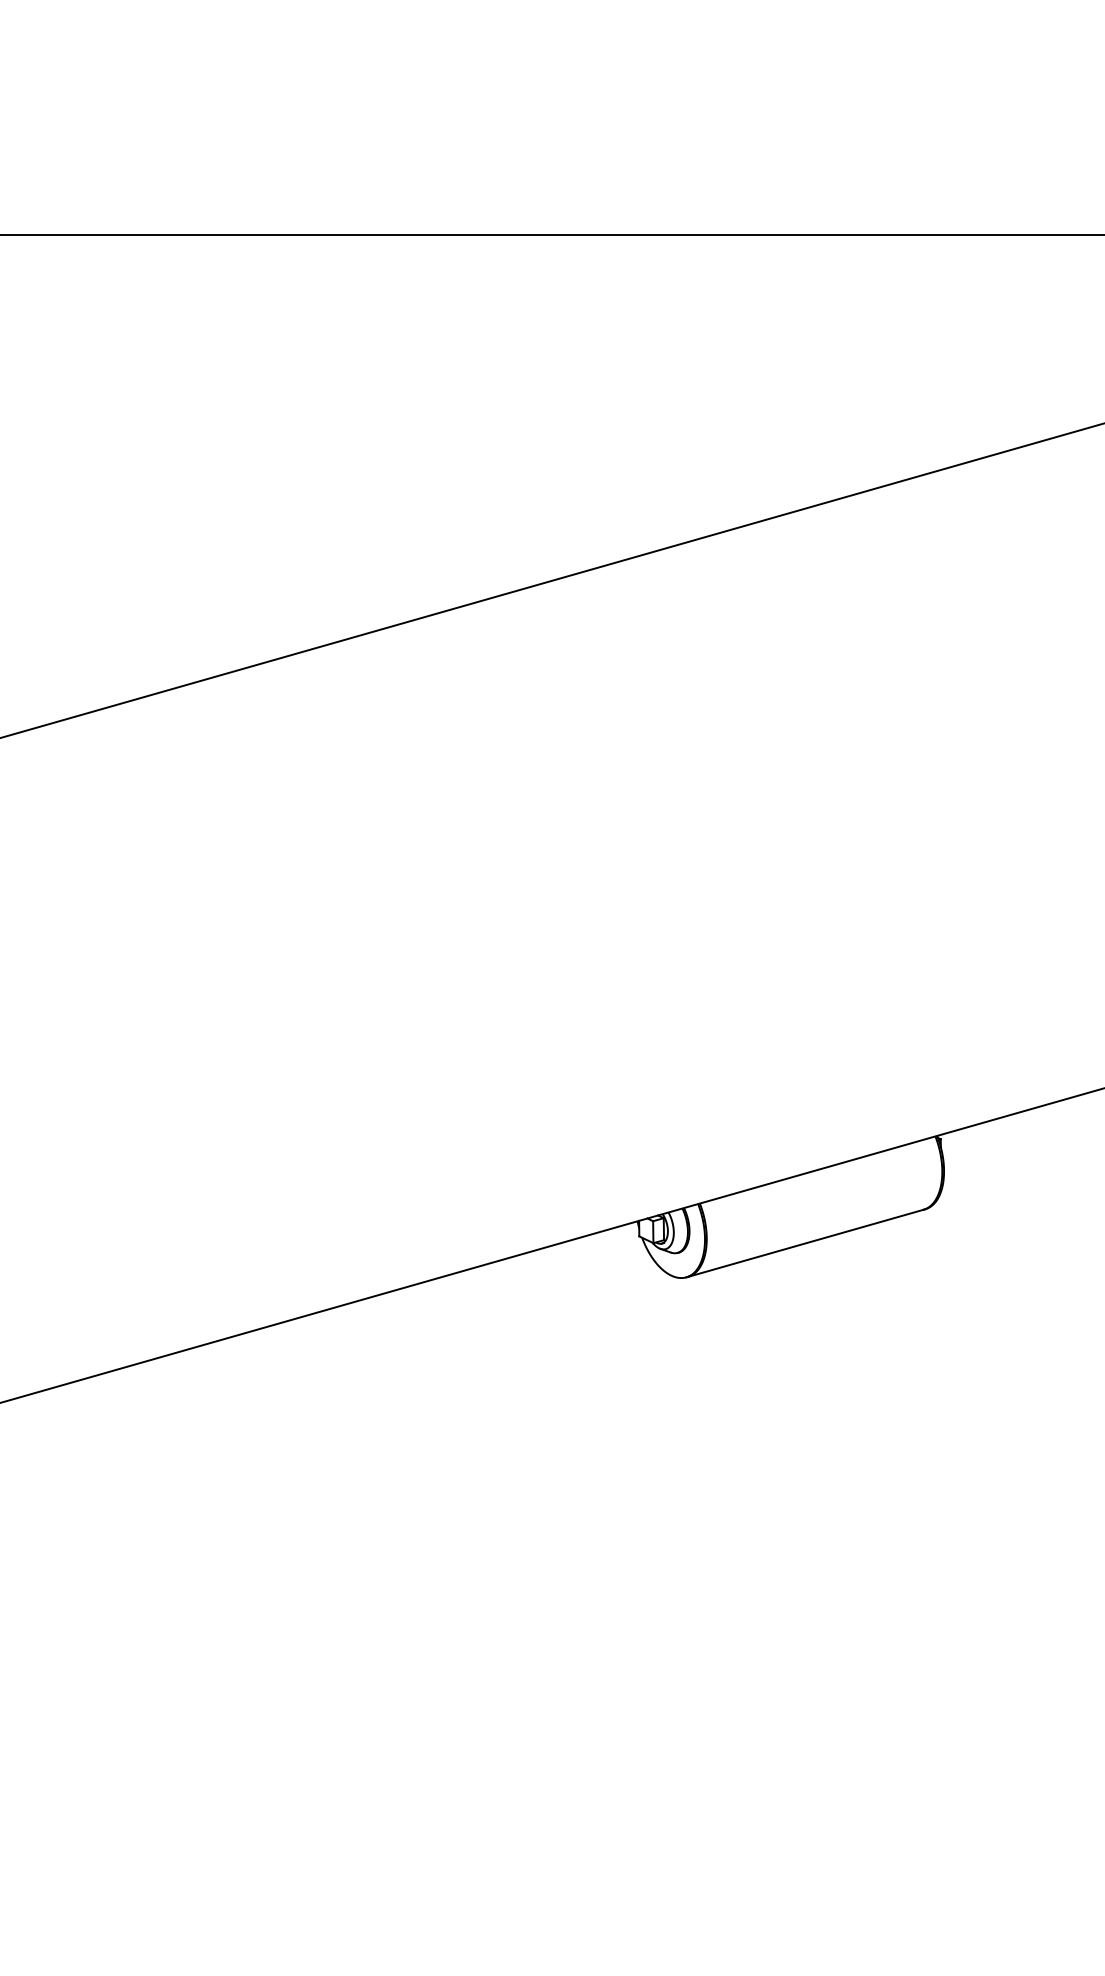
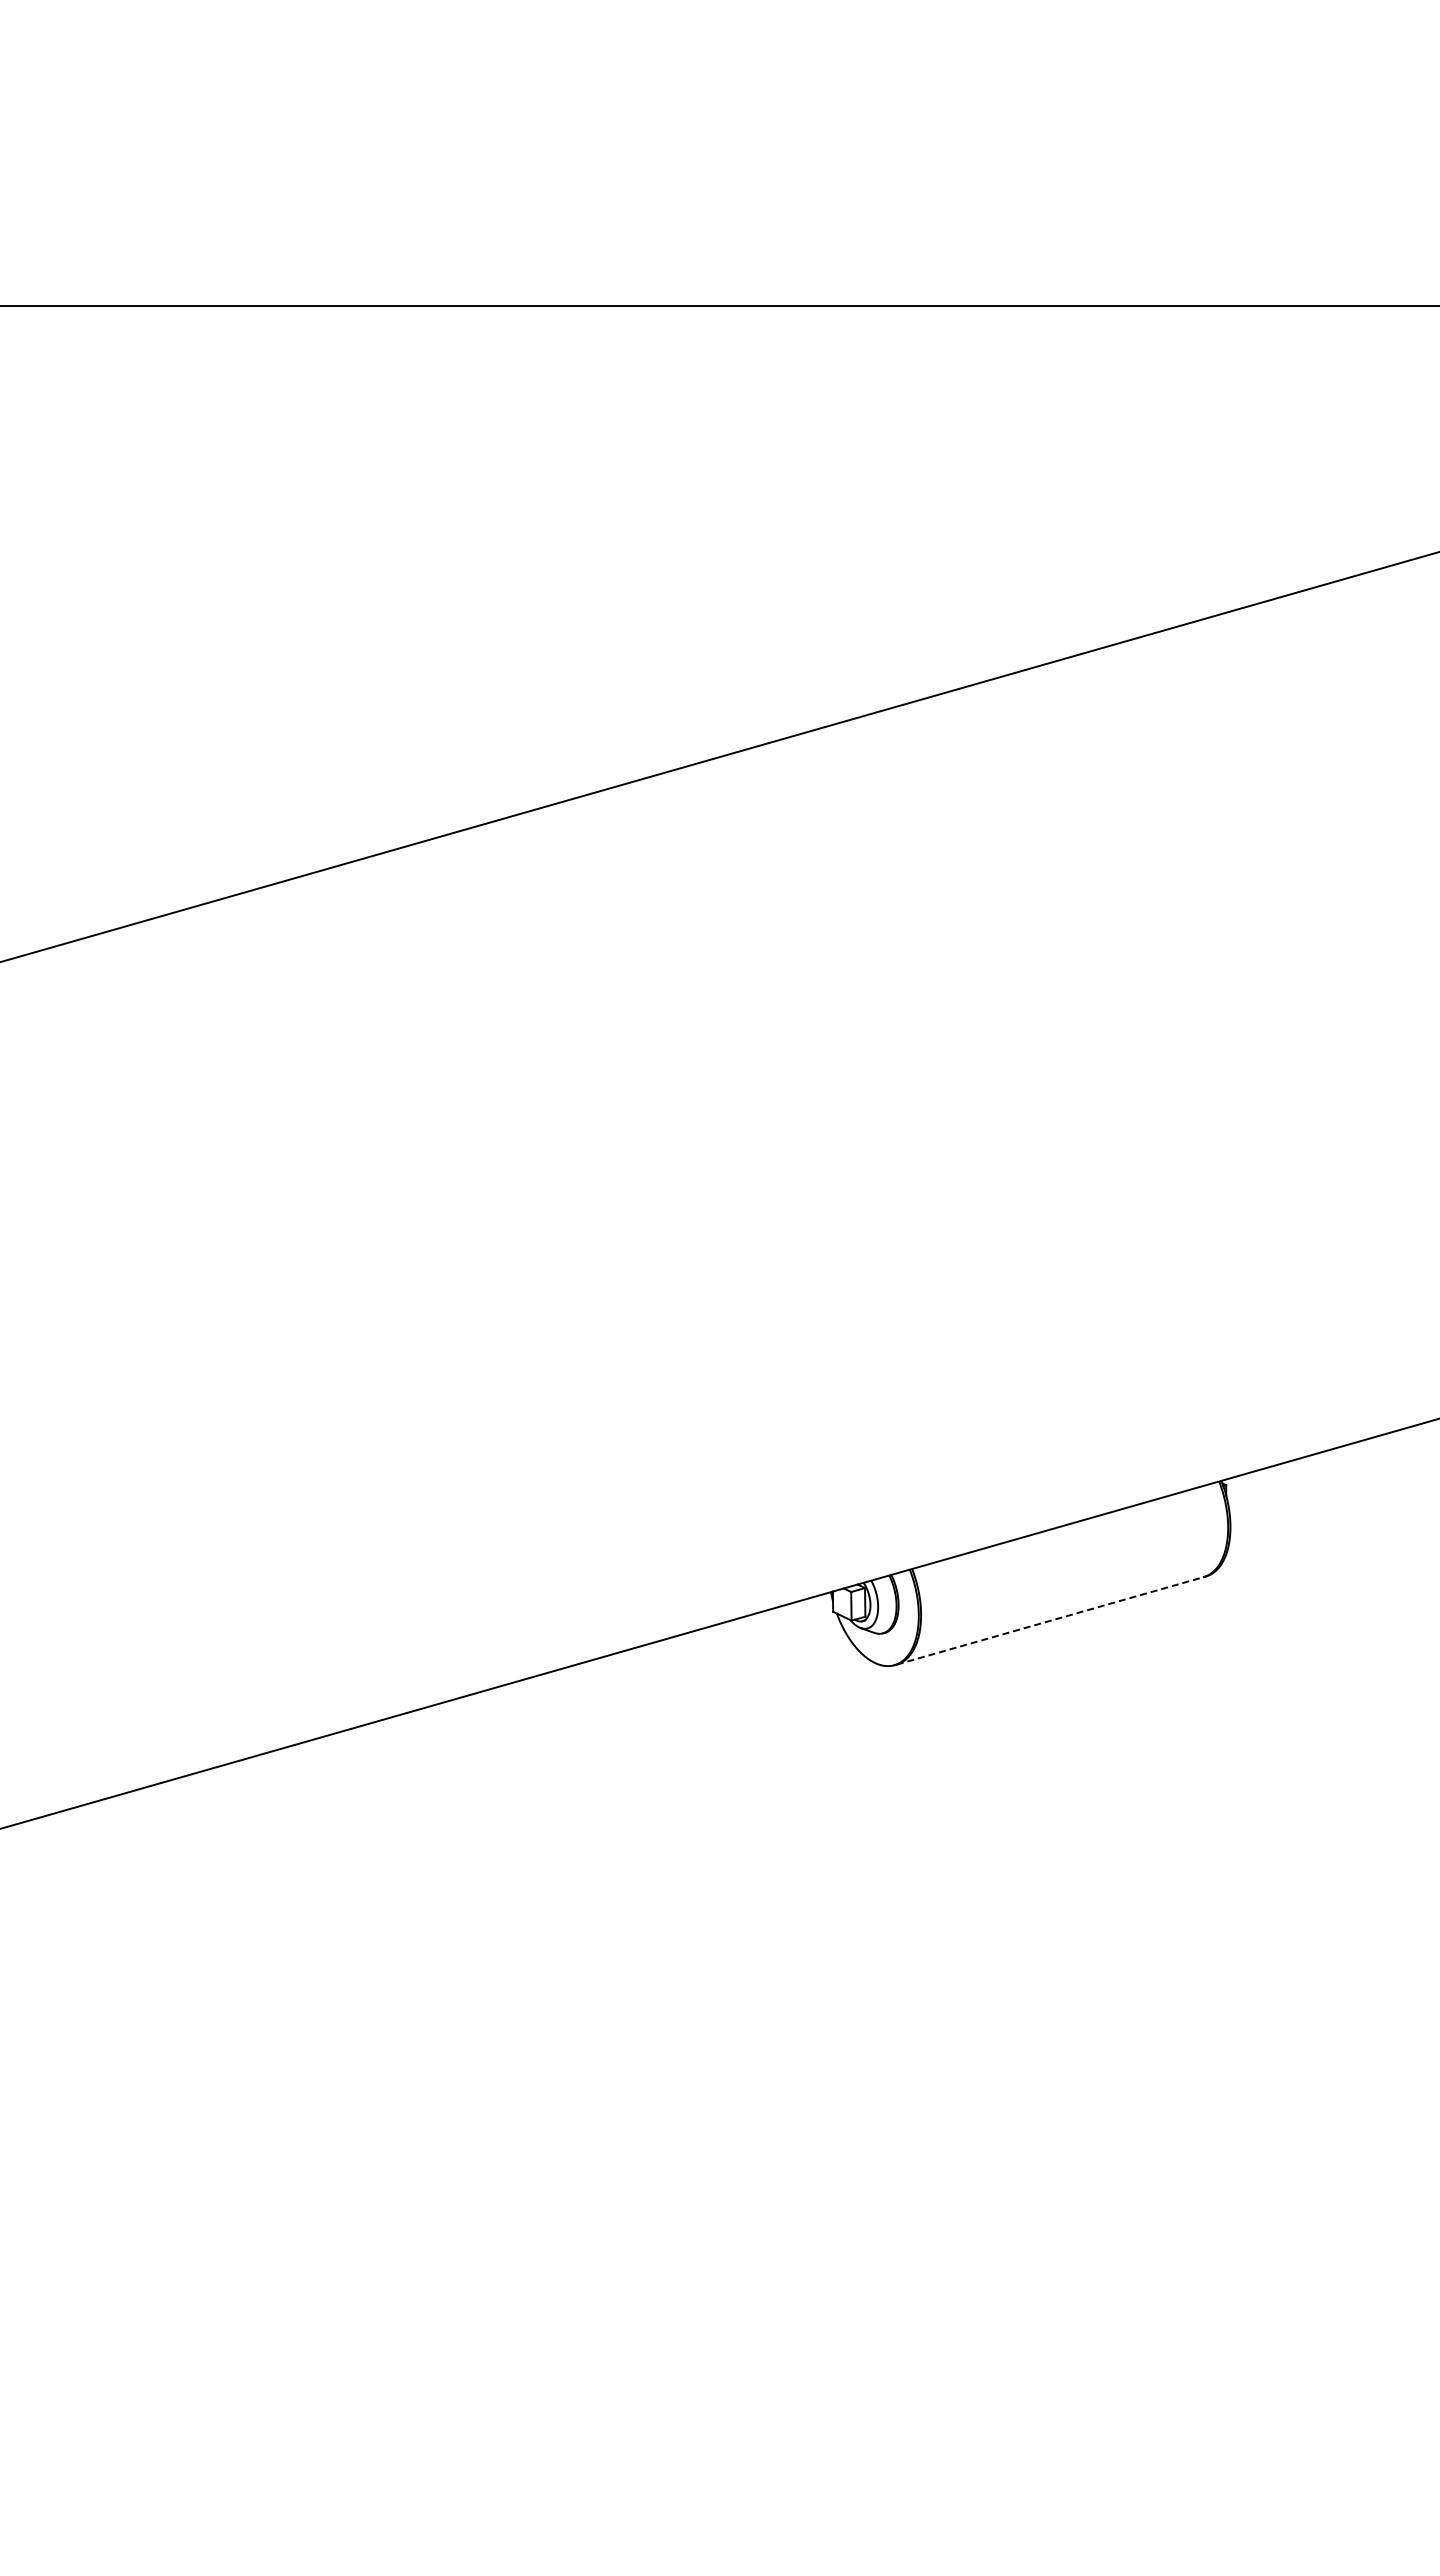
line: (806, 1243) -> (1050, 1620), solid -> dashed

